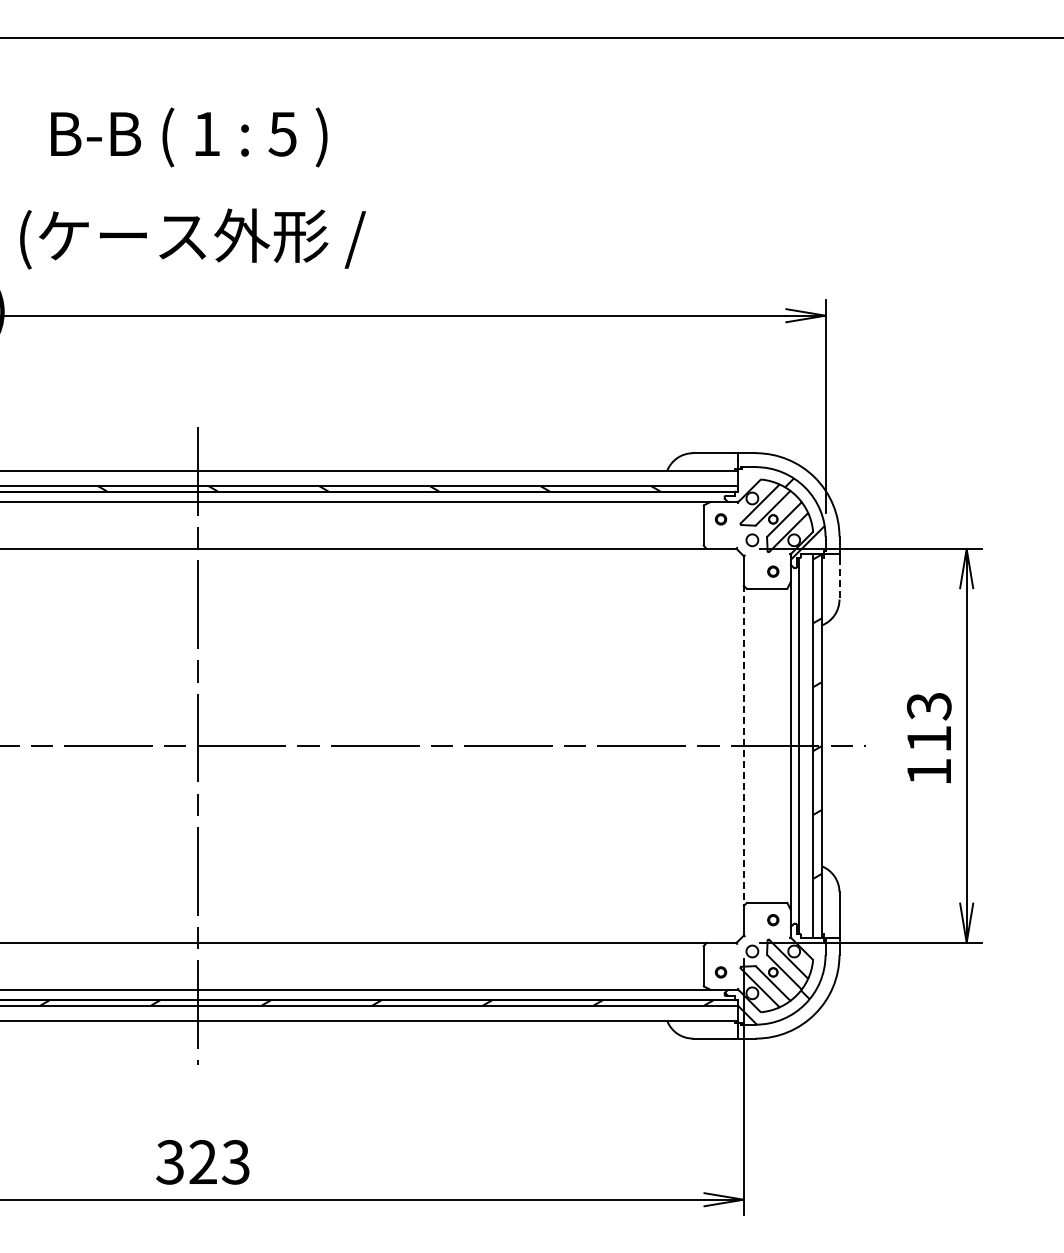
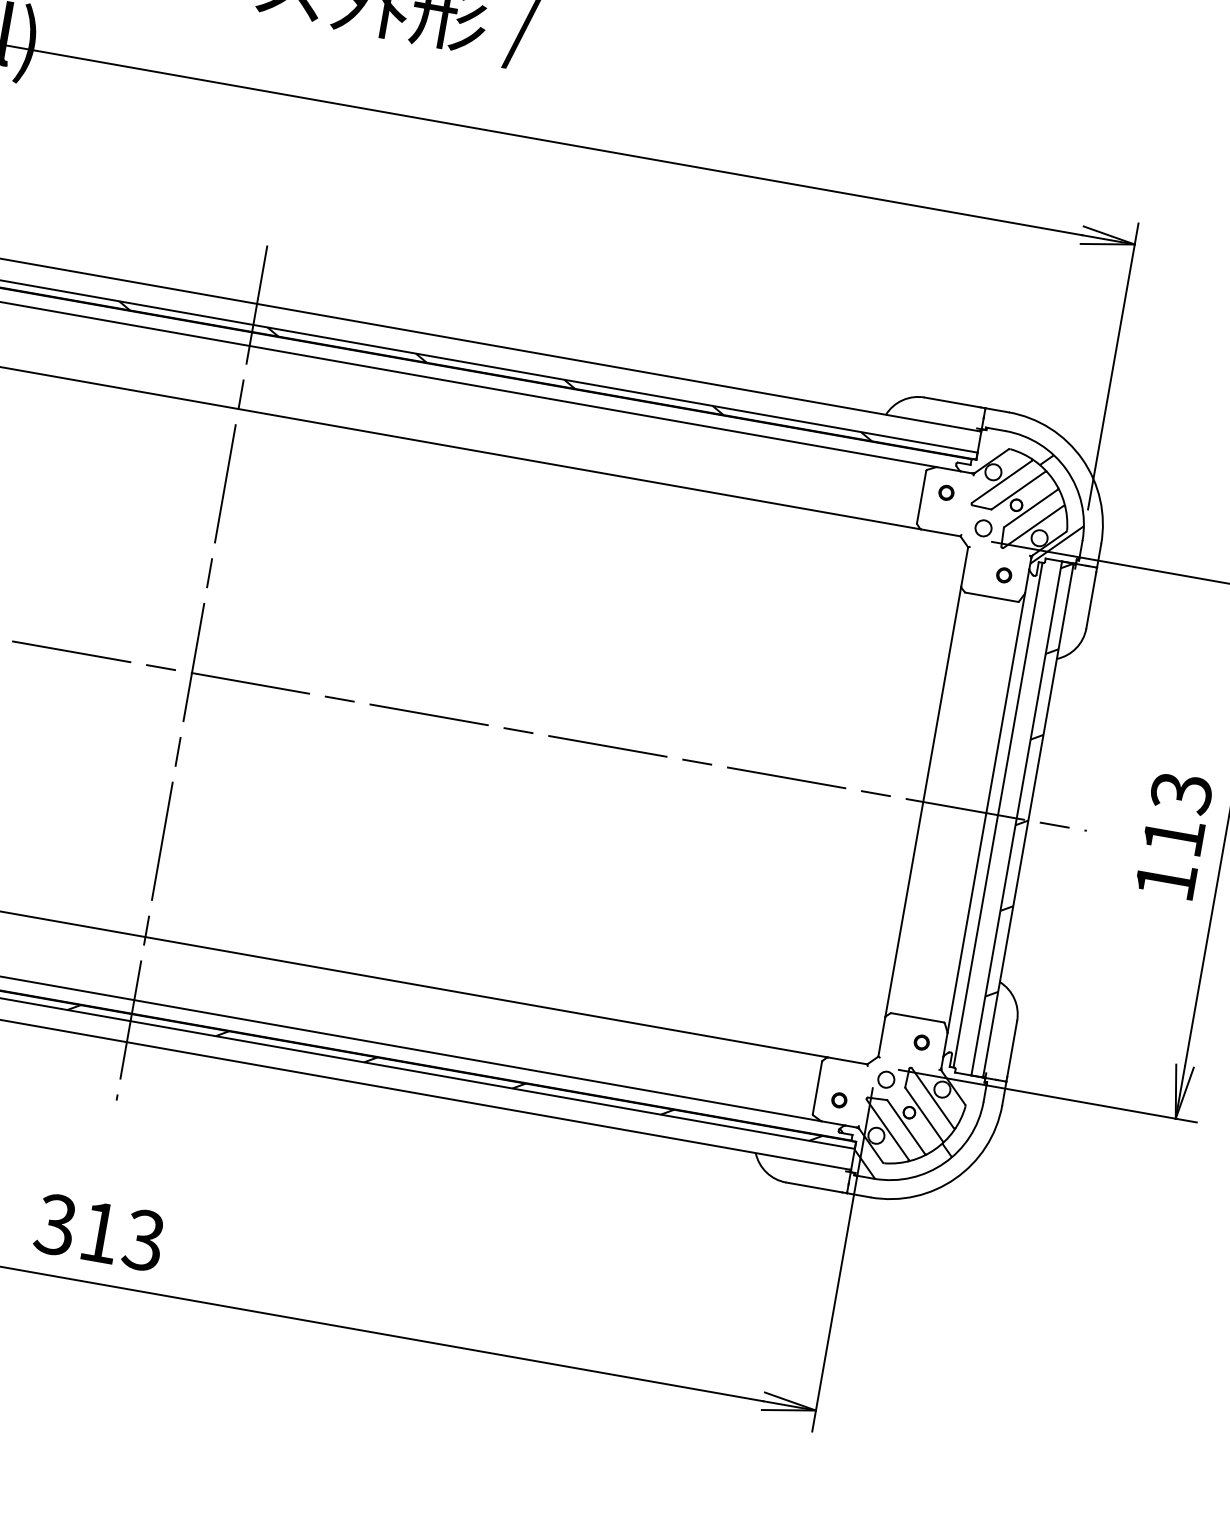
line: (839, 578) -> (1091, 600), dashed -> solid
line: (743, 745) -> (923, 801), dashed -> solid
text: (202, 1161) -> (99, 1231), 323 -> 313

